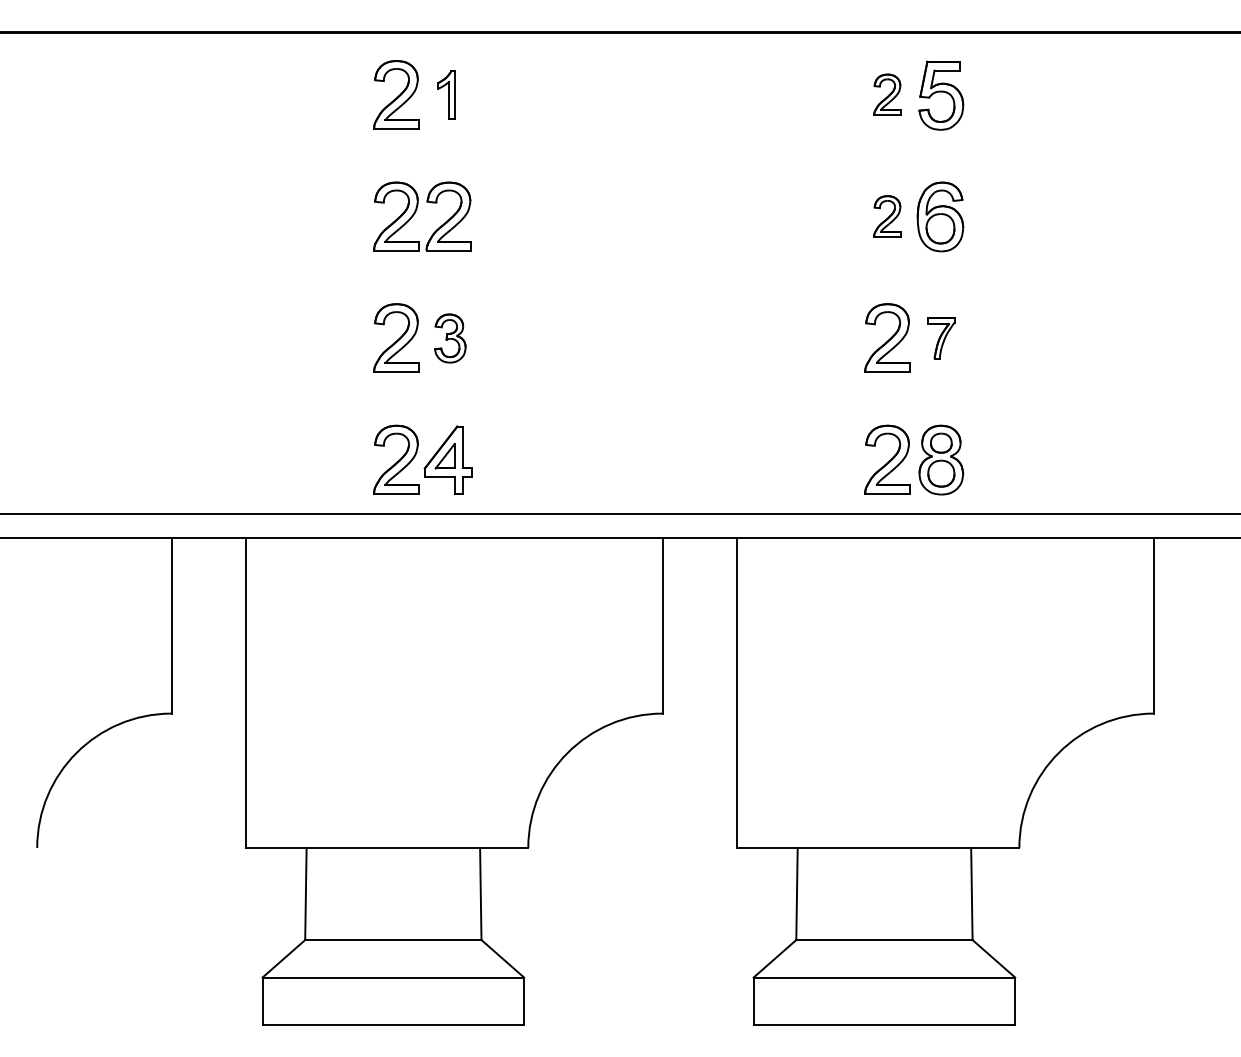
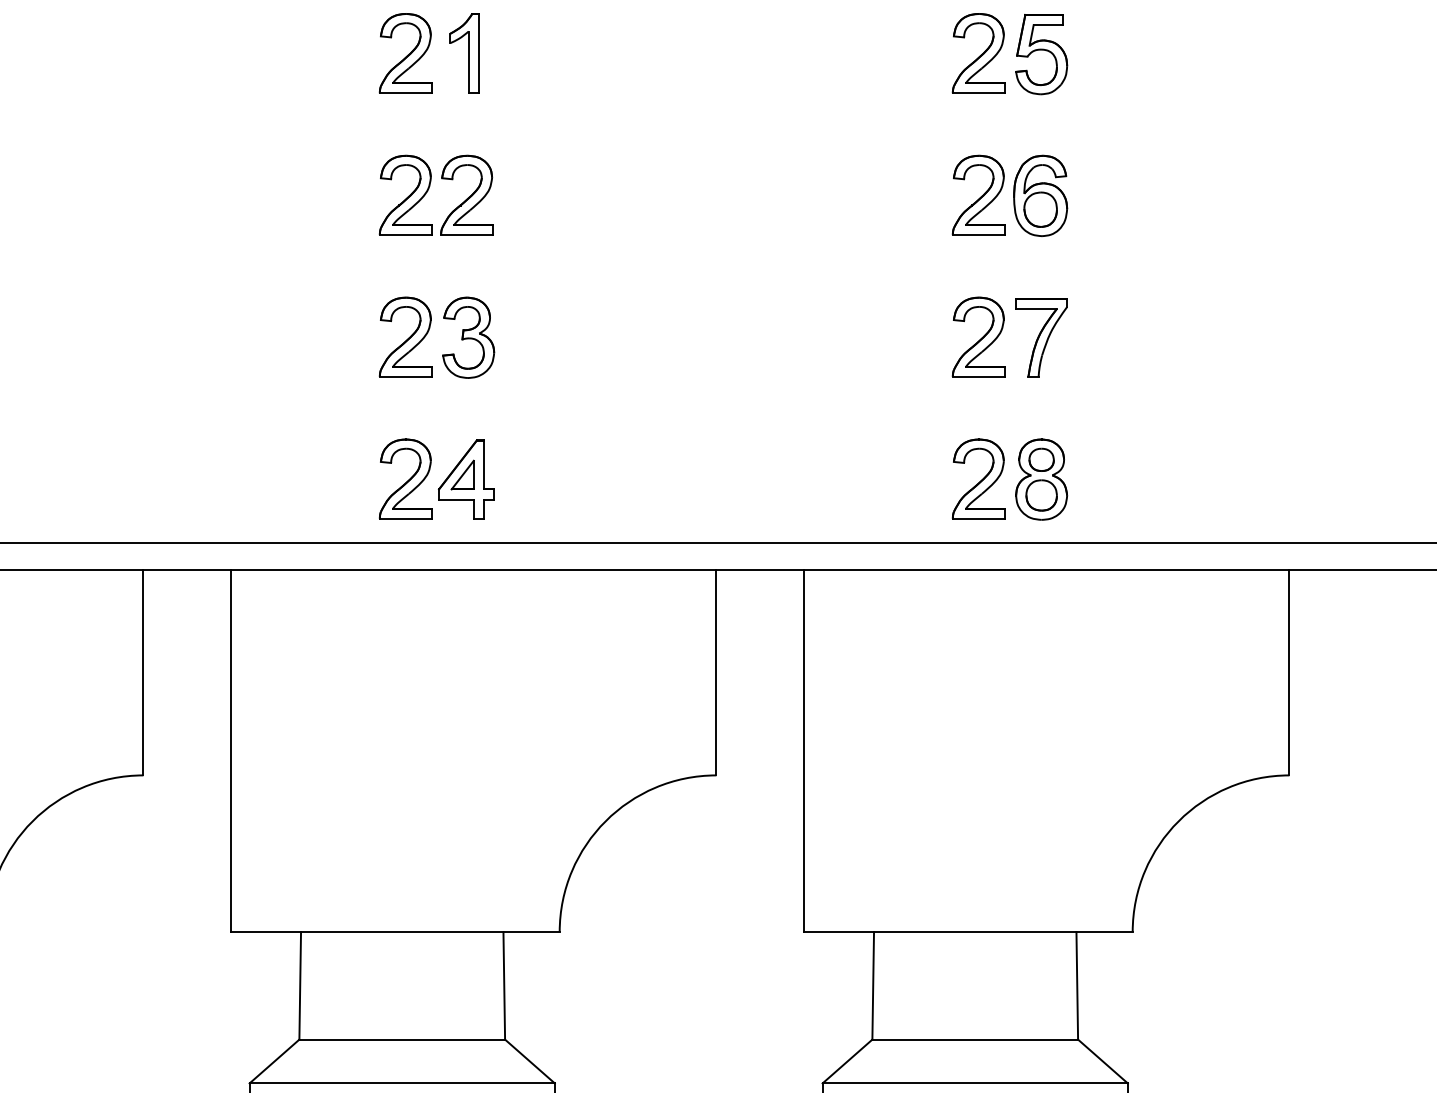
part: (446, 94) -> (464, 53), size x1.43
part: (887, 94) -> (978, 53), size x1.67
part: (887, 216) -> (978, 195), size x1.67
part: (450, 338) -> (468, 337), size x1.43
part: (941, 338) -> (1041, 337), size x1.67

